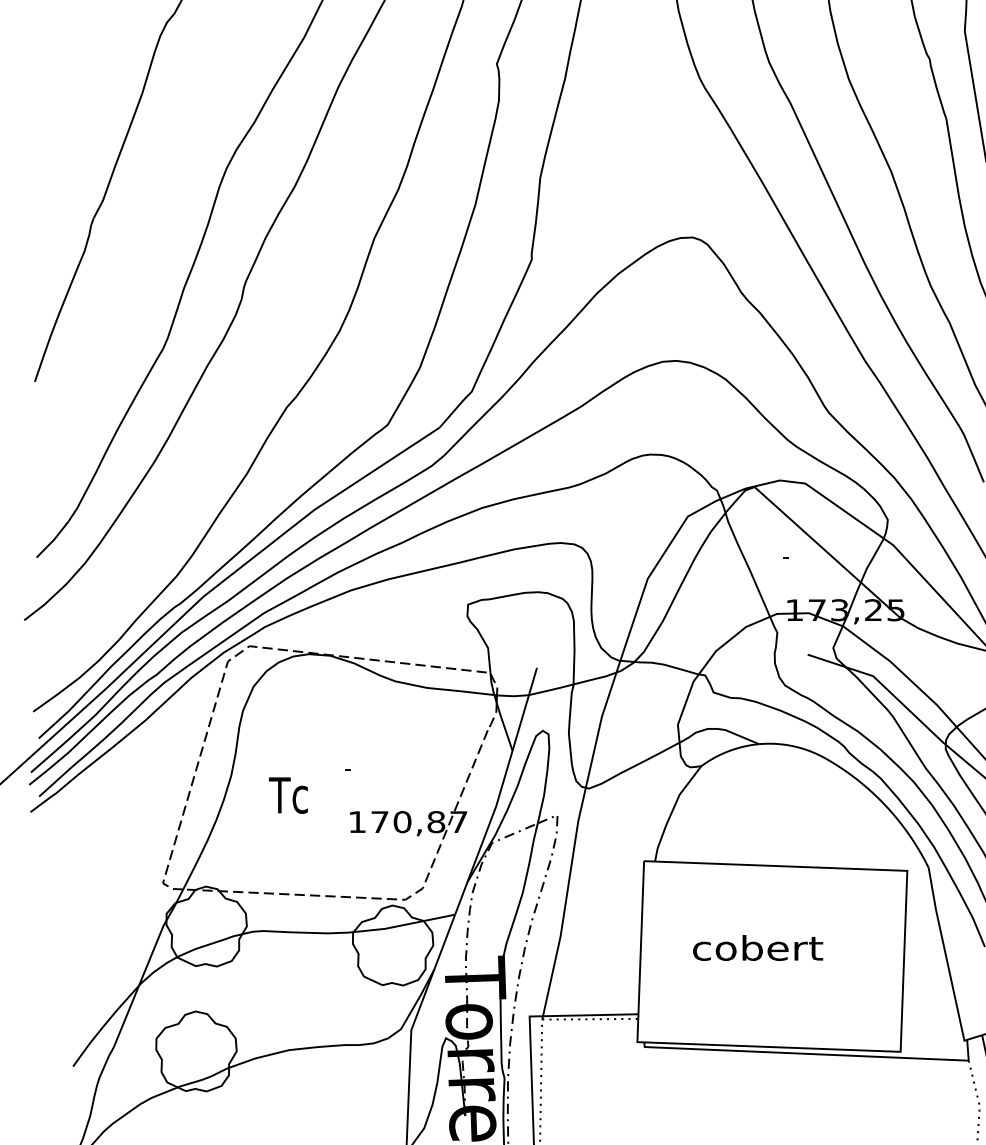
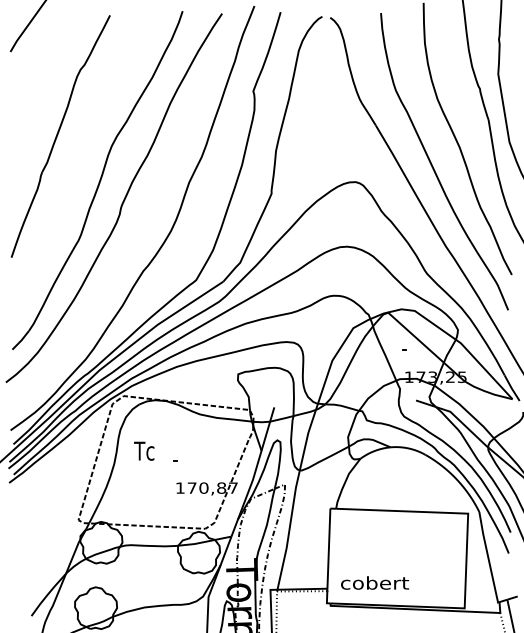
text: (288, 794) -> (144, 450), moved
text: (758, 946) -> (375, 582), moved

